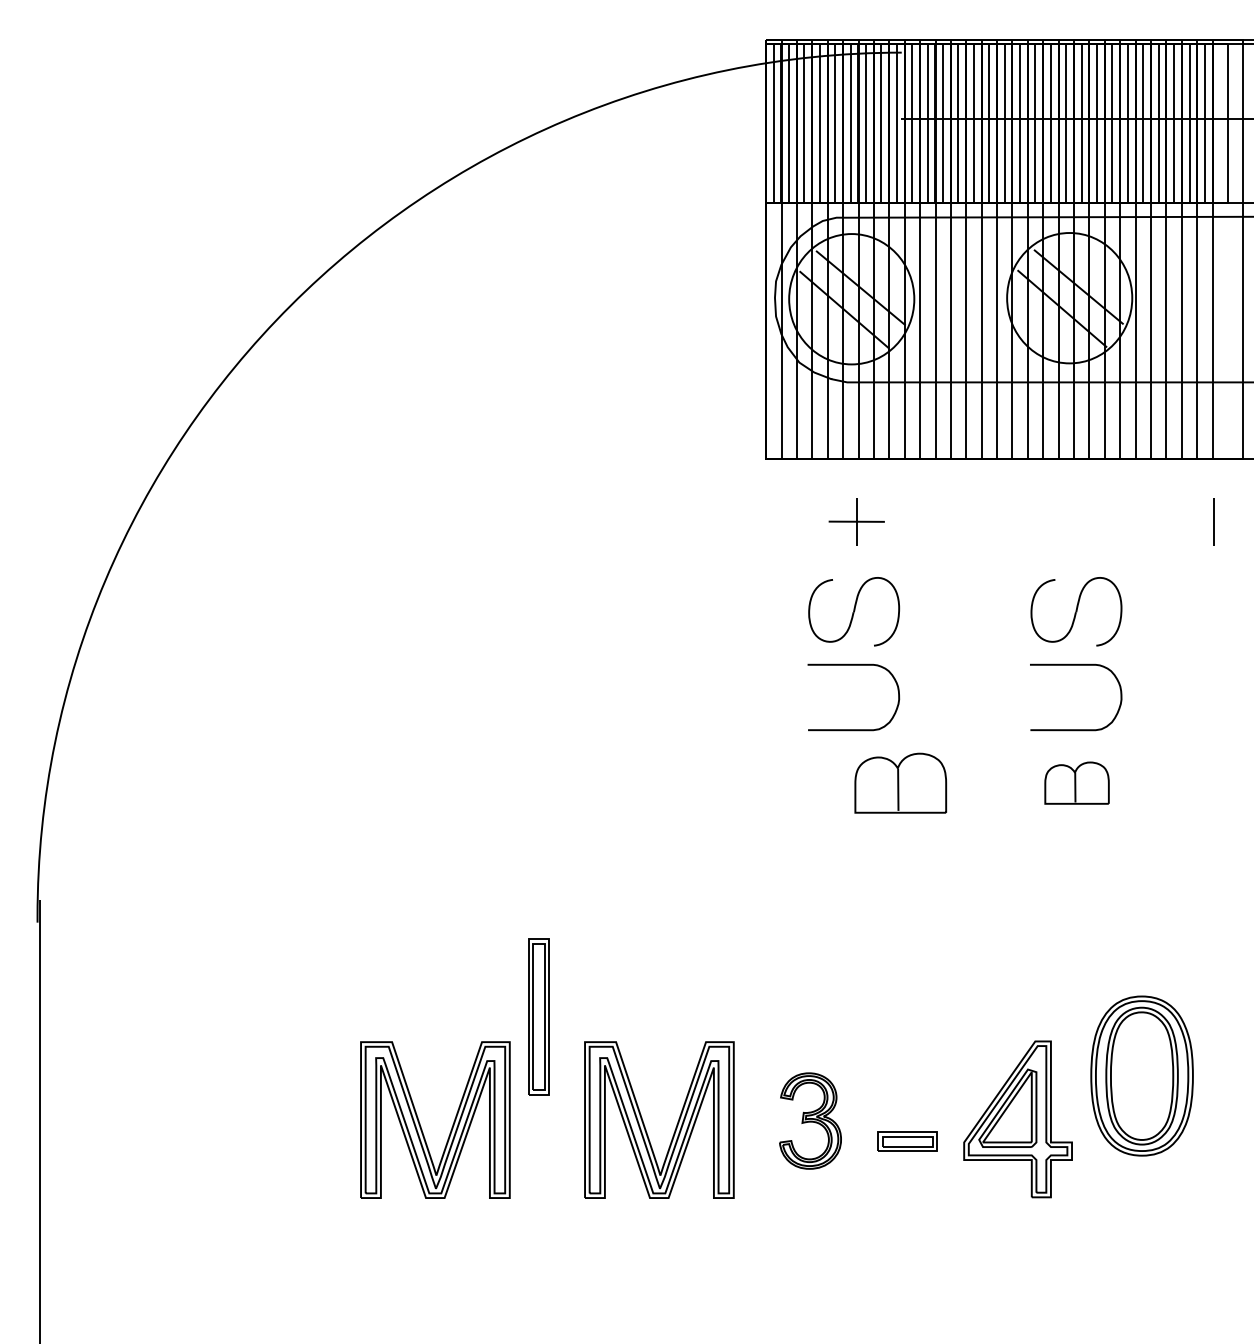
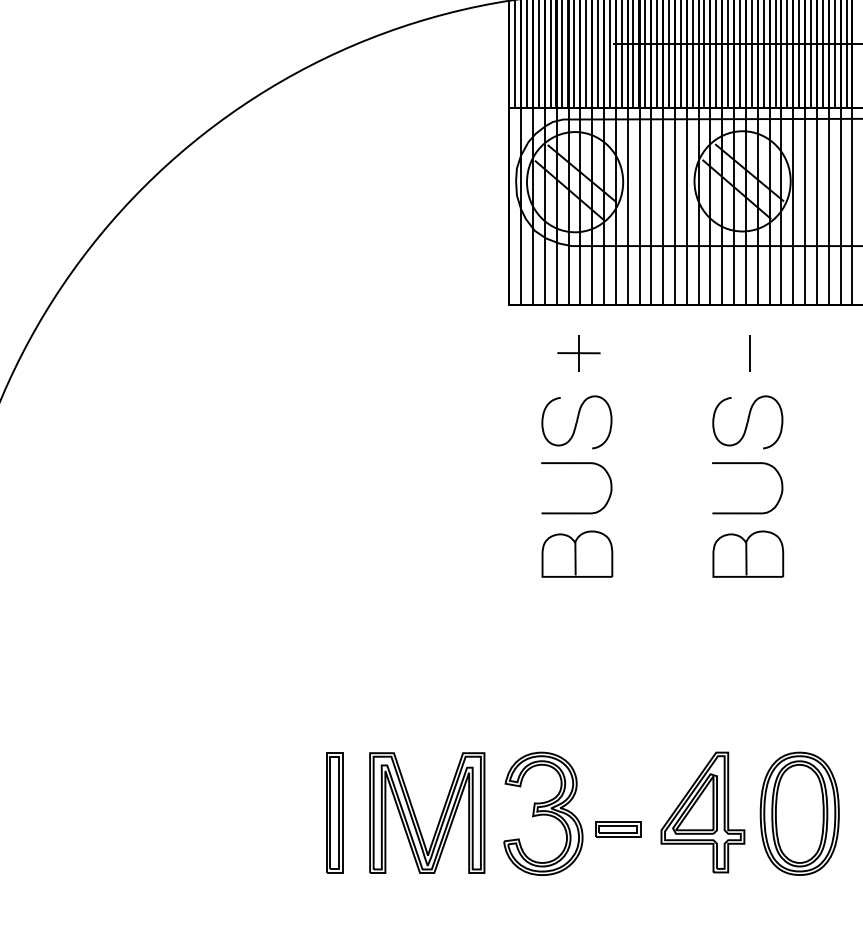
line: (1213, 521) -> (749, 353), moved
part: (900, 782) -> (577, 553), moved
part: (1076, 782) -> (747, 553), size x1.43
part: (538, 1016) -> (334, 812), moved
part: (1141, 1075) -> (799, 813), moved
part: (810, 1120) -> (543, 813), size x1.67
part: (420, 1123) -> (243, 815), removed

